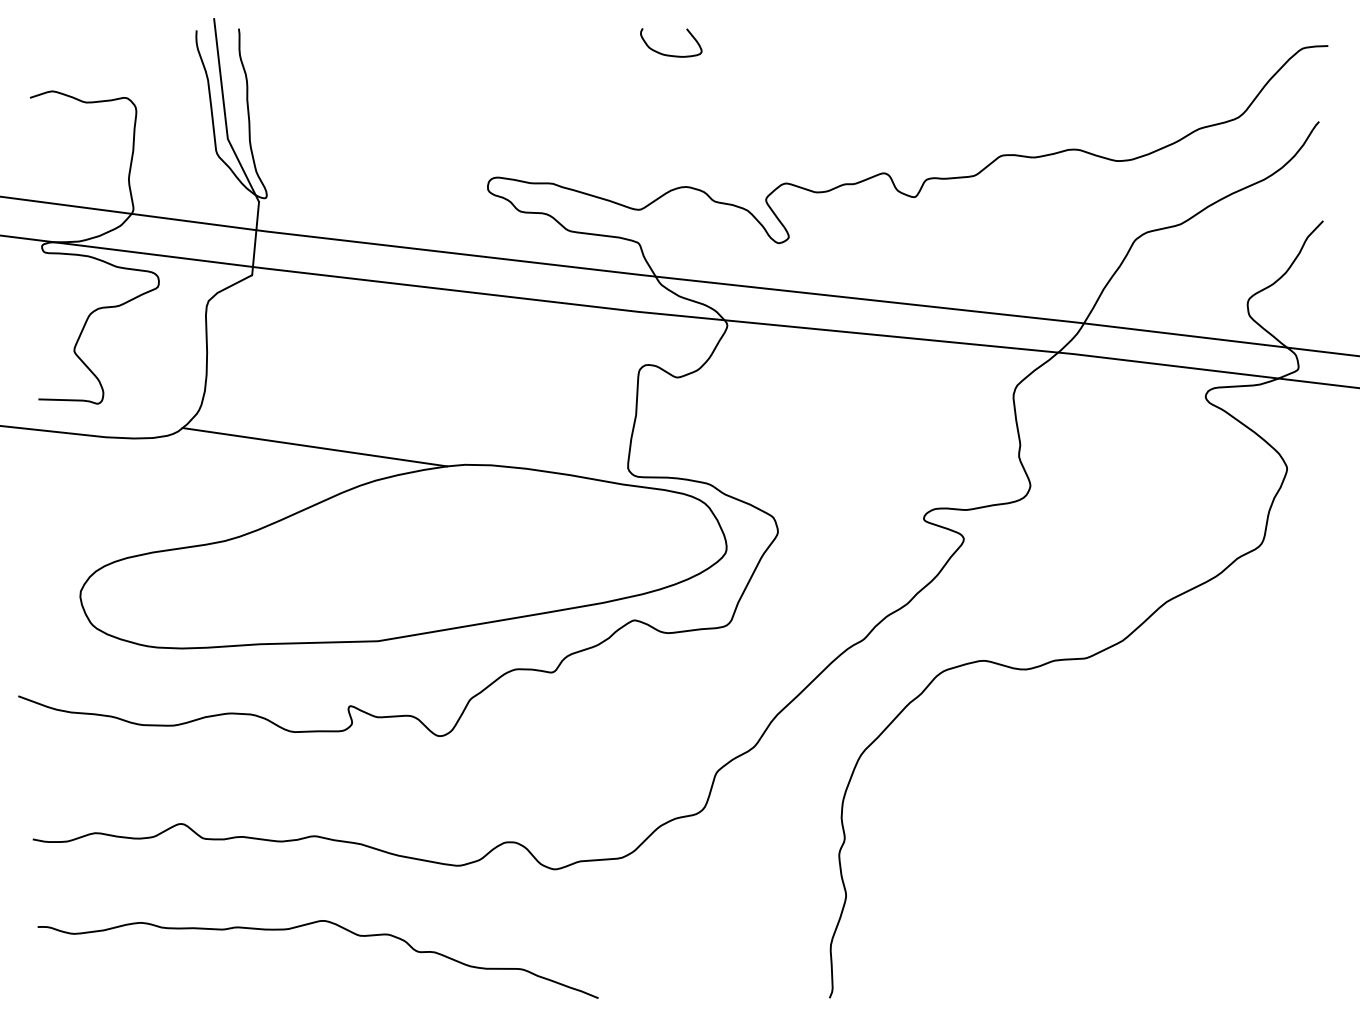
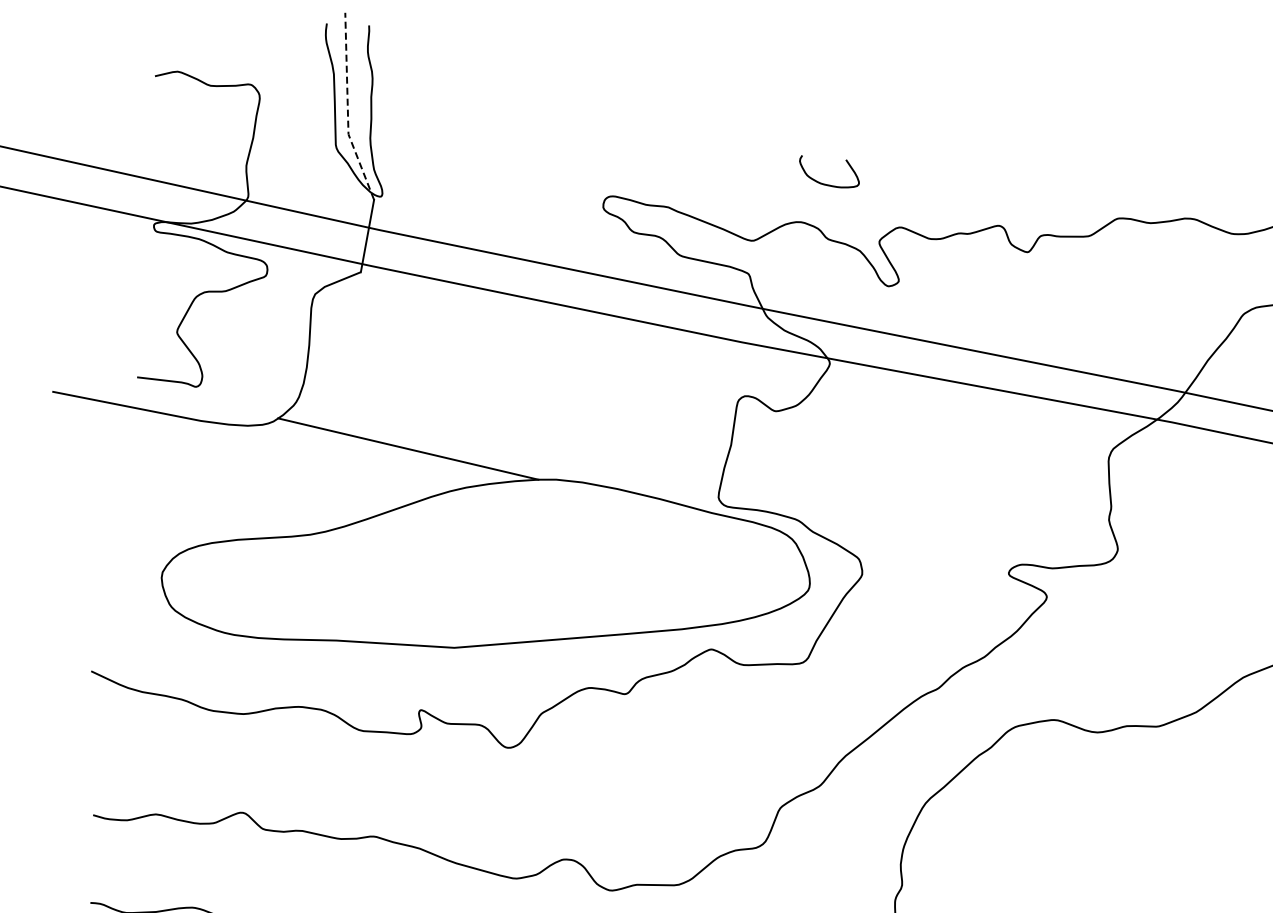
curve: (669, 54) -> (826, 183), moved
line: (225, 114) -> (348, 109), solid -> dashed

